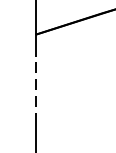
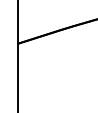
line: (35, 91) -> (17, 80), dashed -> solid

